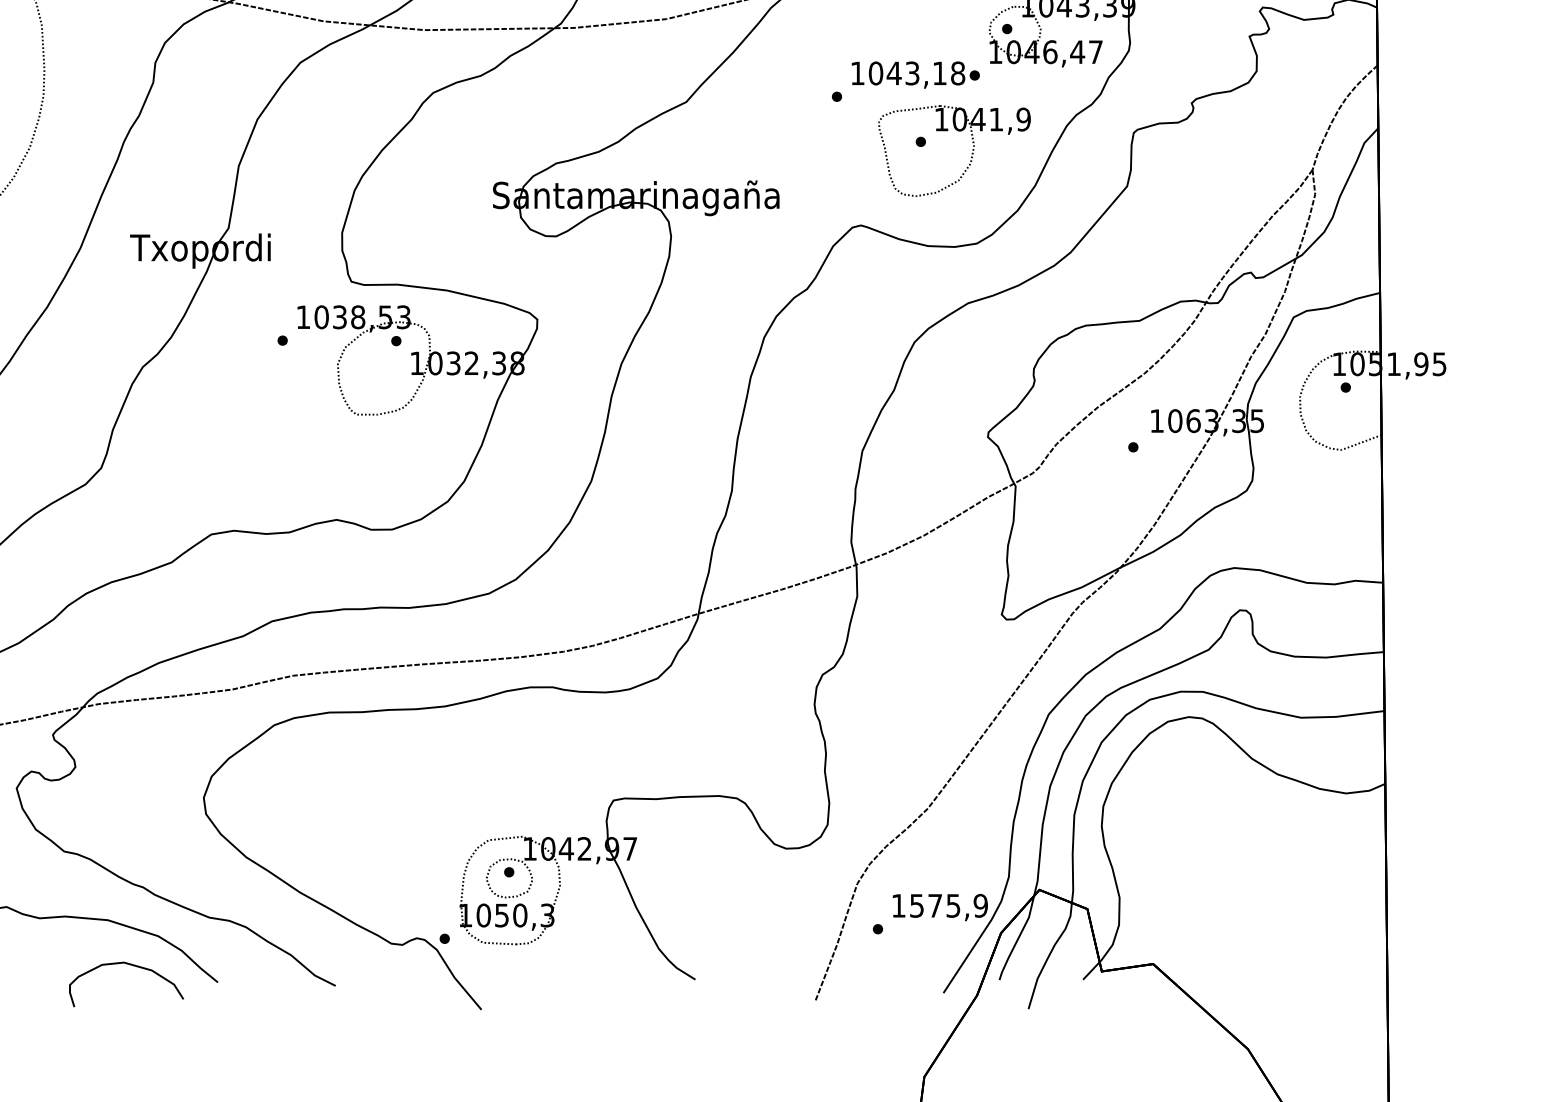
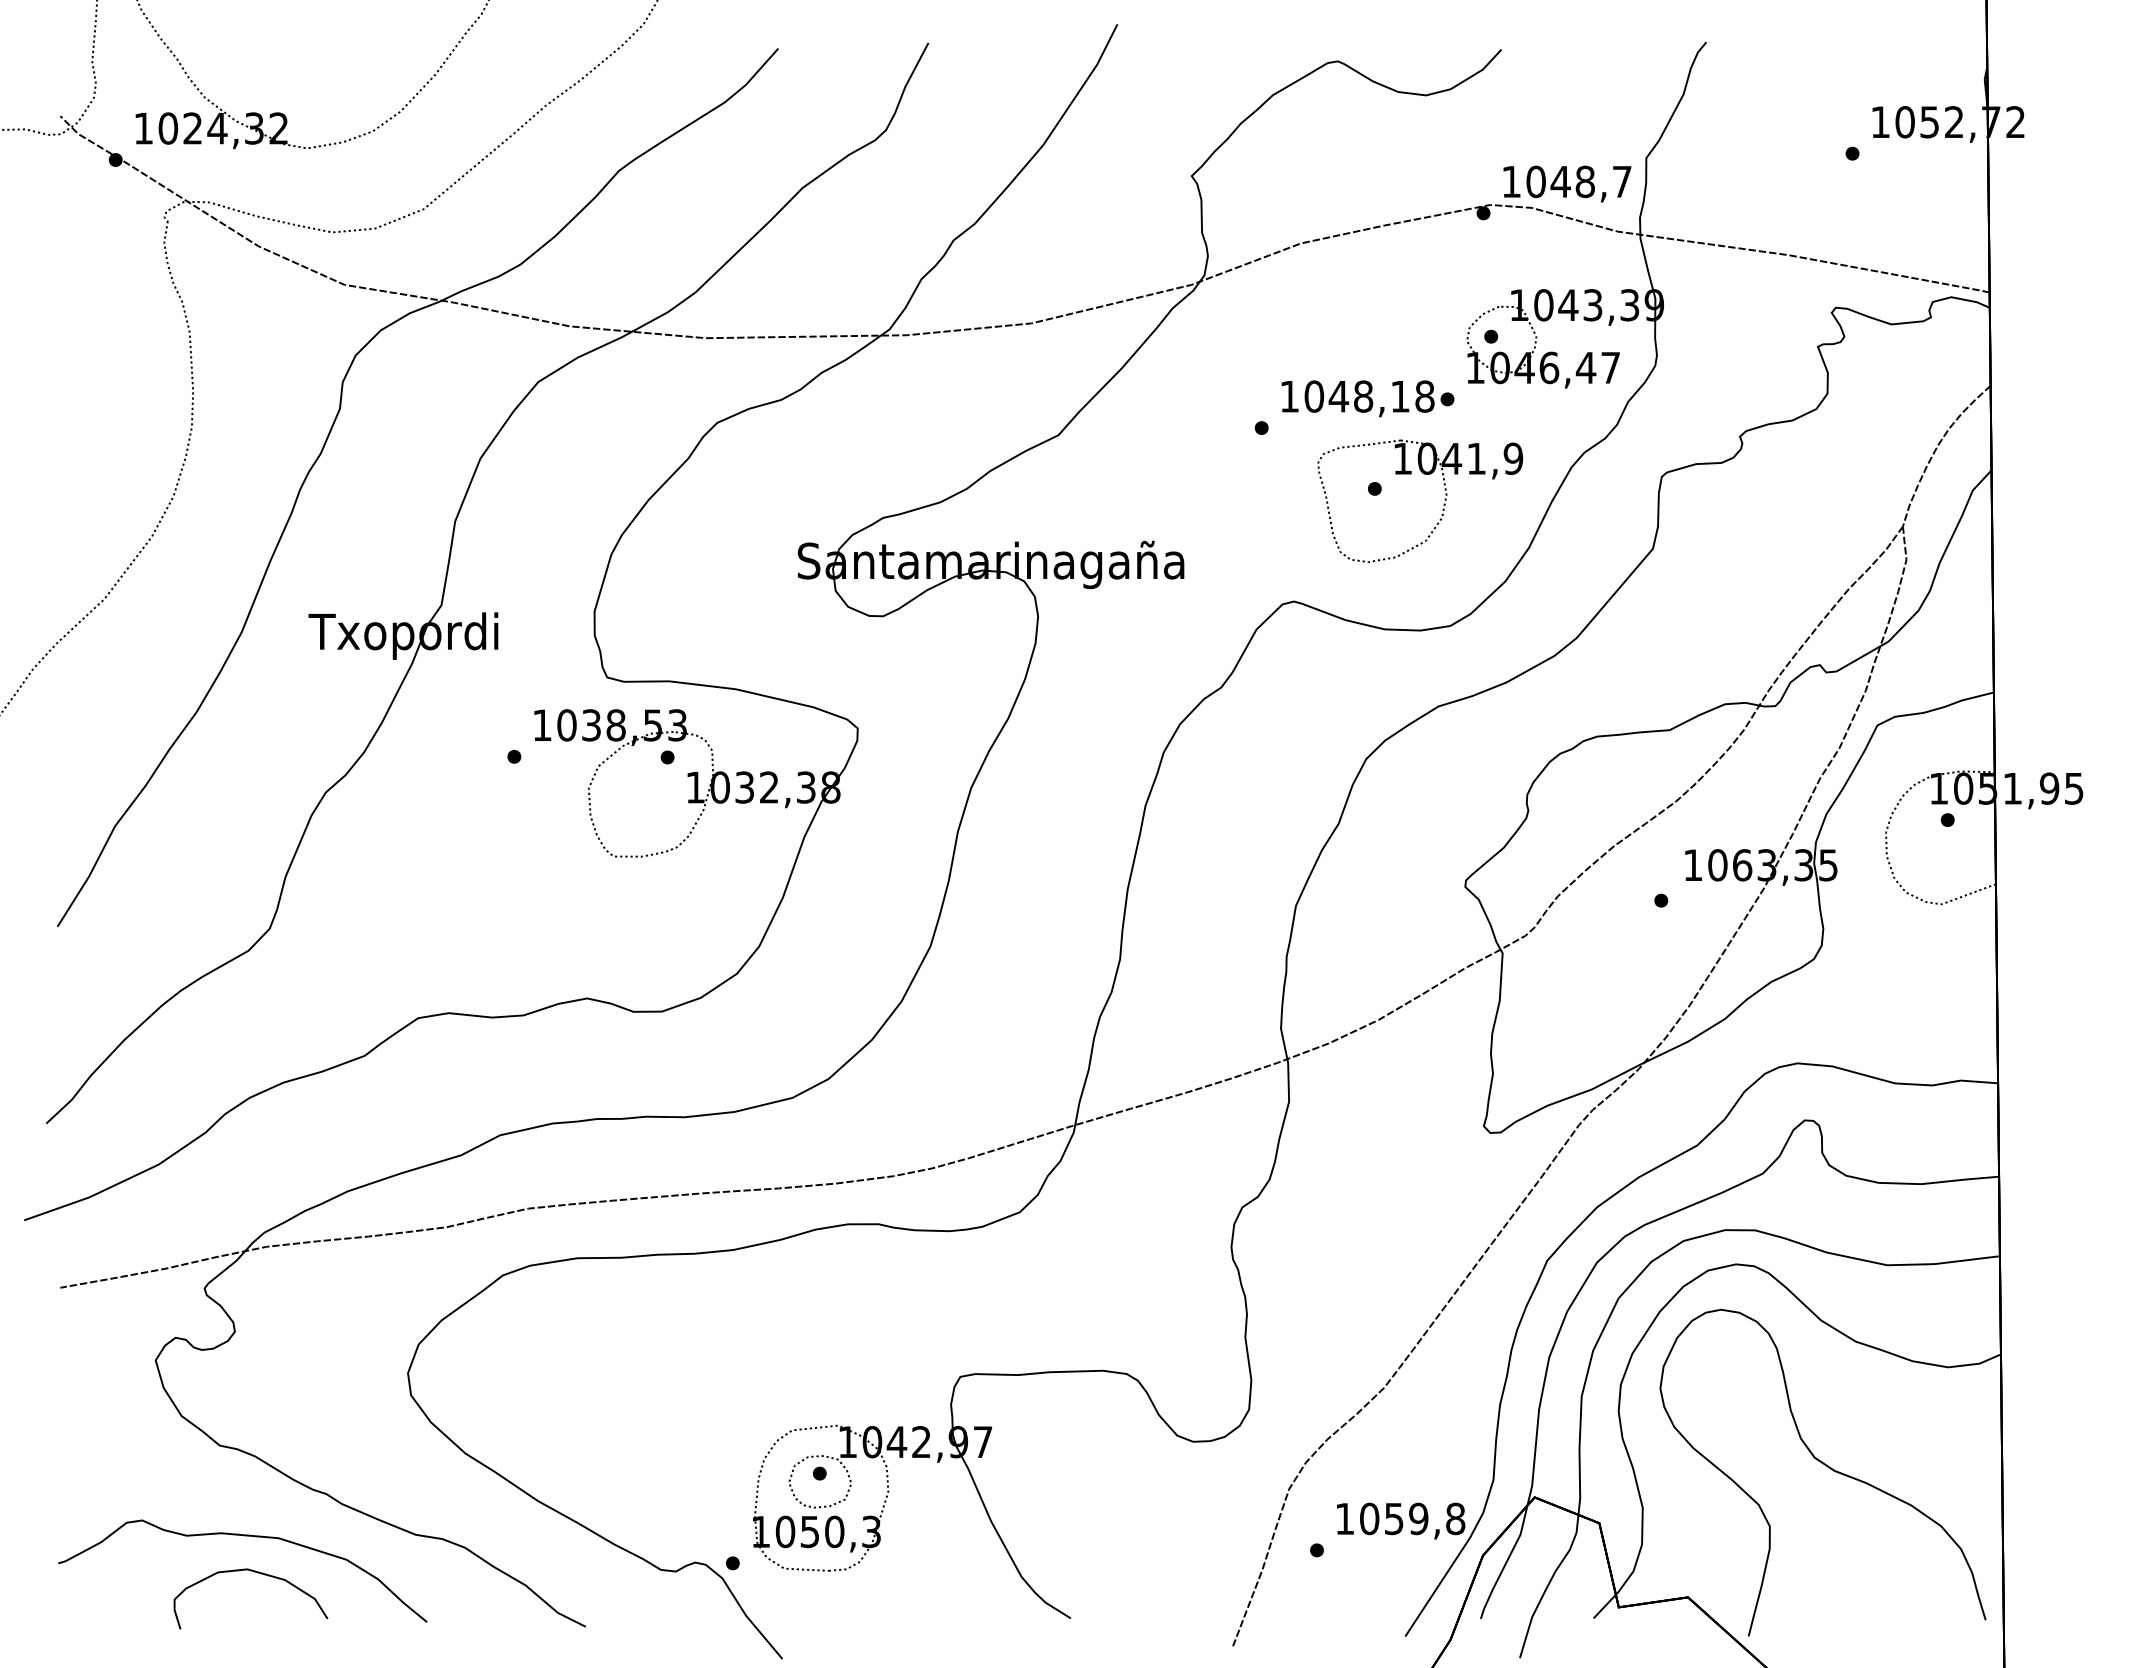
text: (912, 73) -> (1363, 396), 1043,18 -> 1048,18
curve: (1256, 867) -> (1827, 1467), added
text: (948, 905) -> (1412, 1518), 1575,9 -> 1059,8
curve: (131, 965) -> (257, 1573), moved

